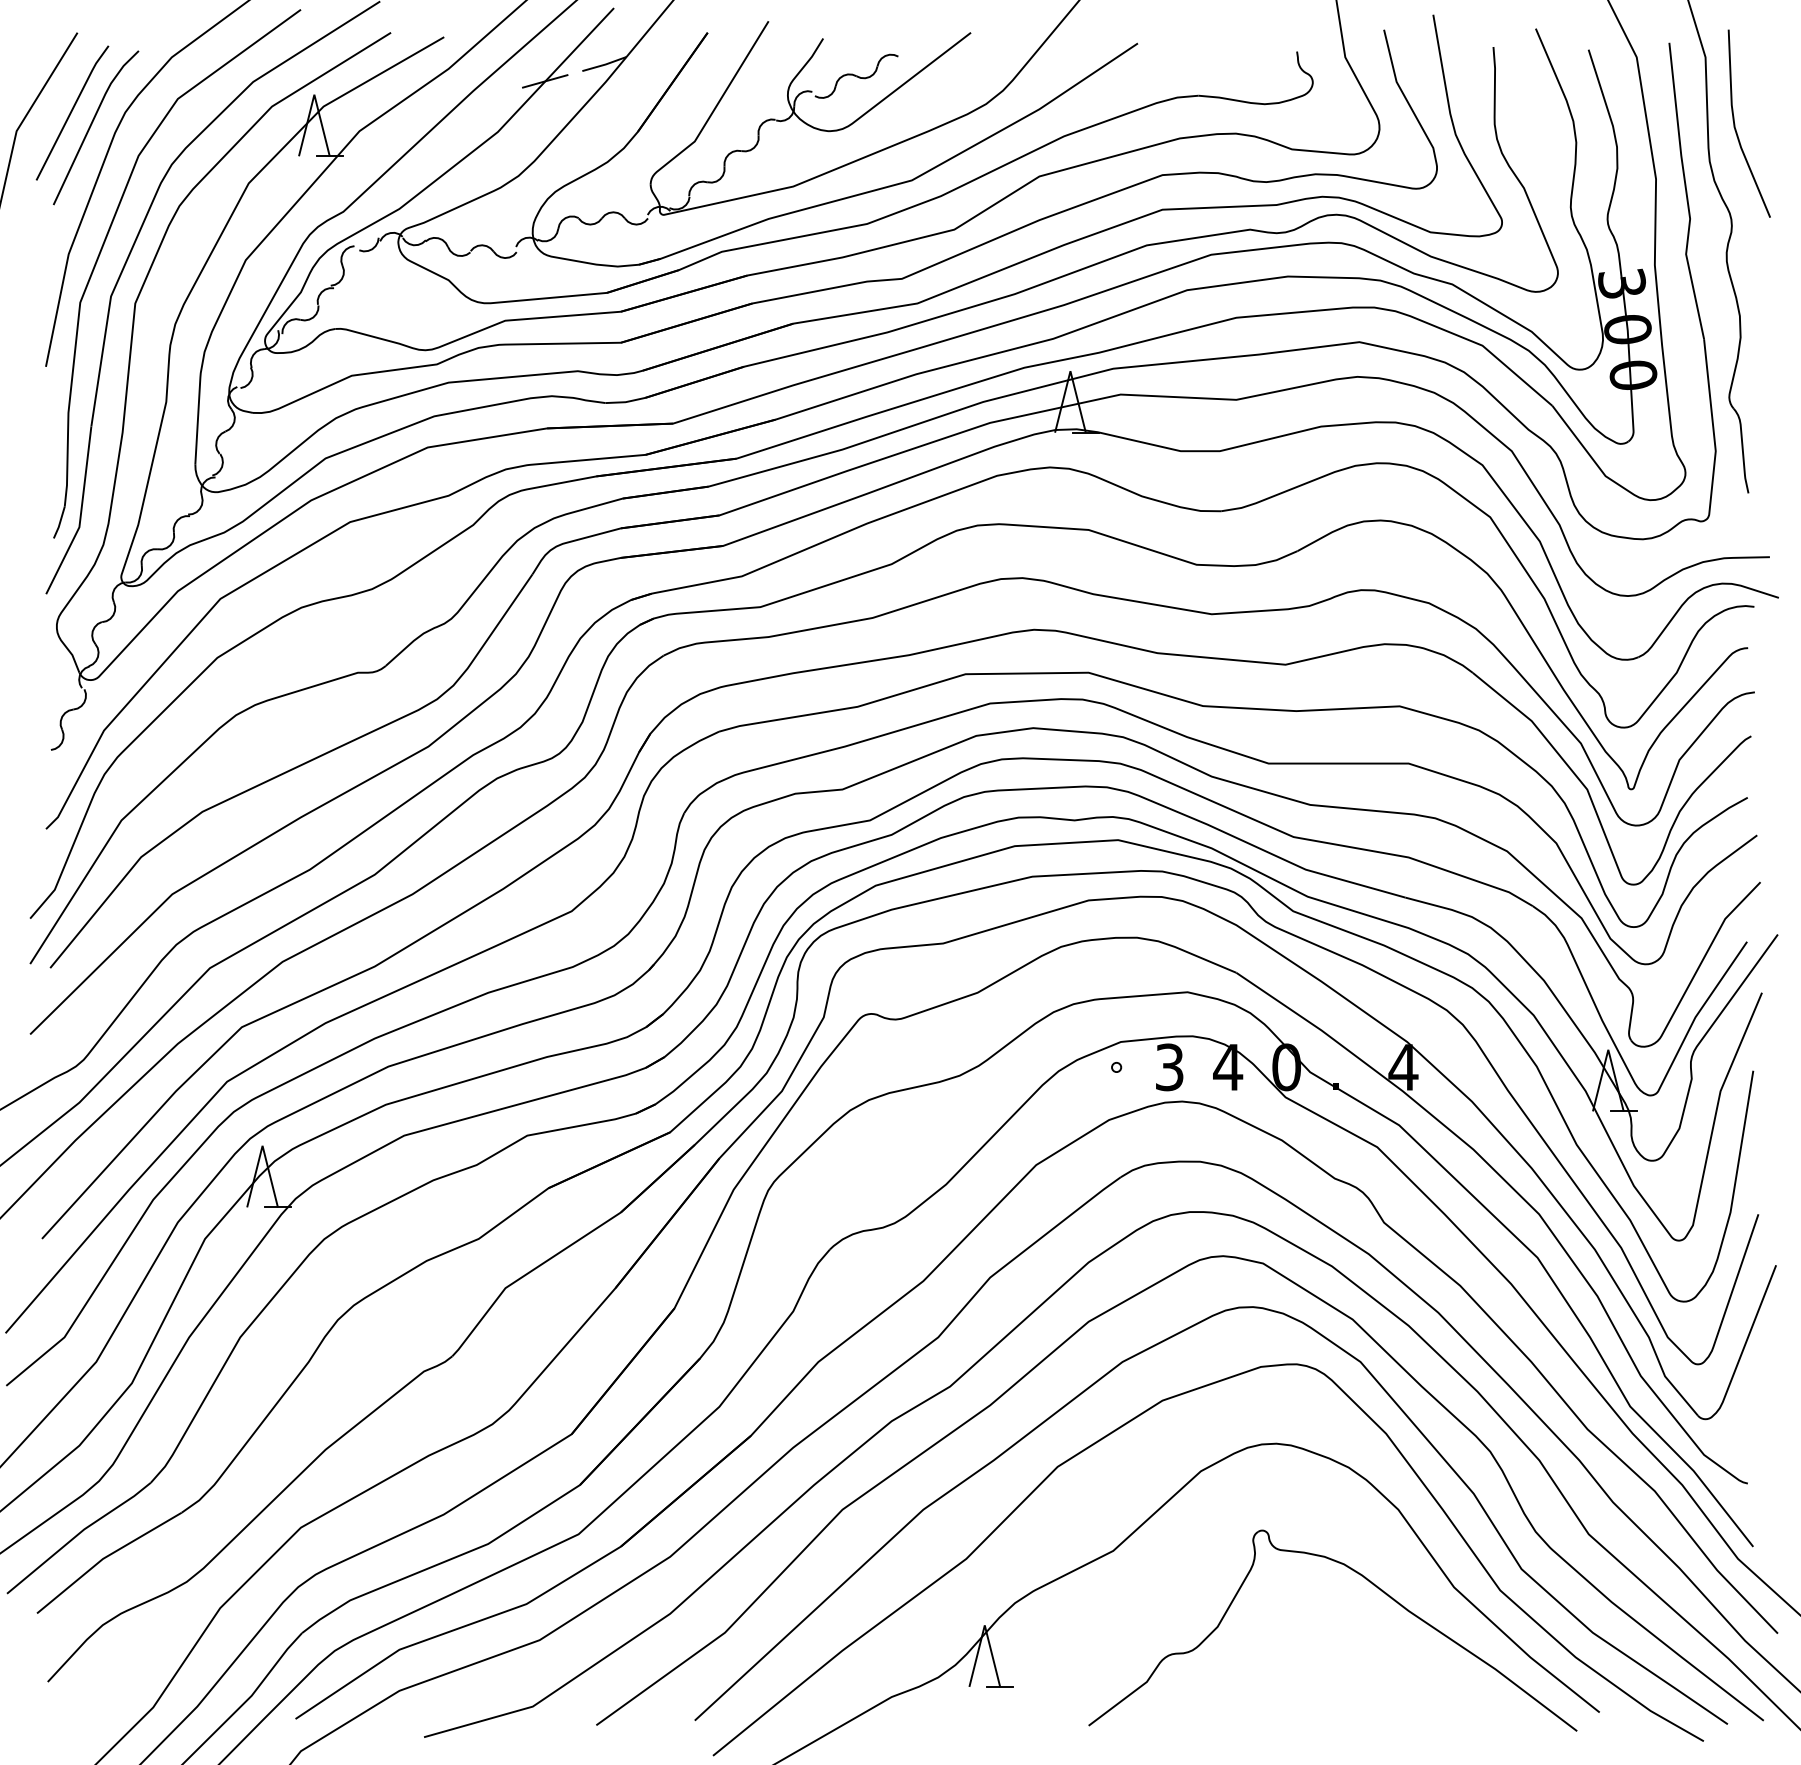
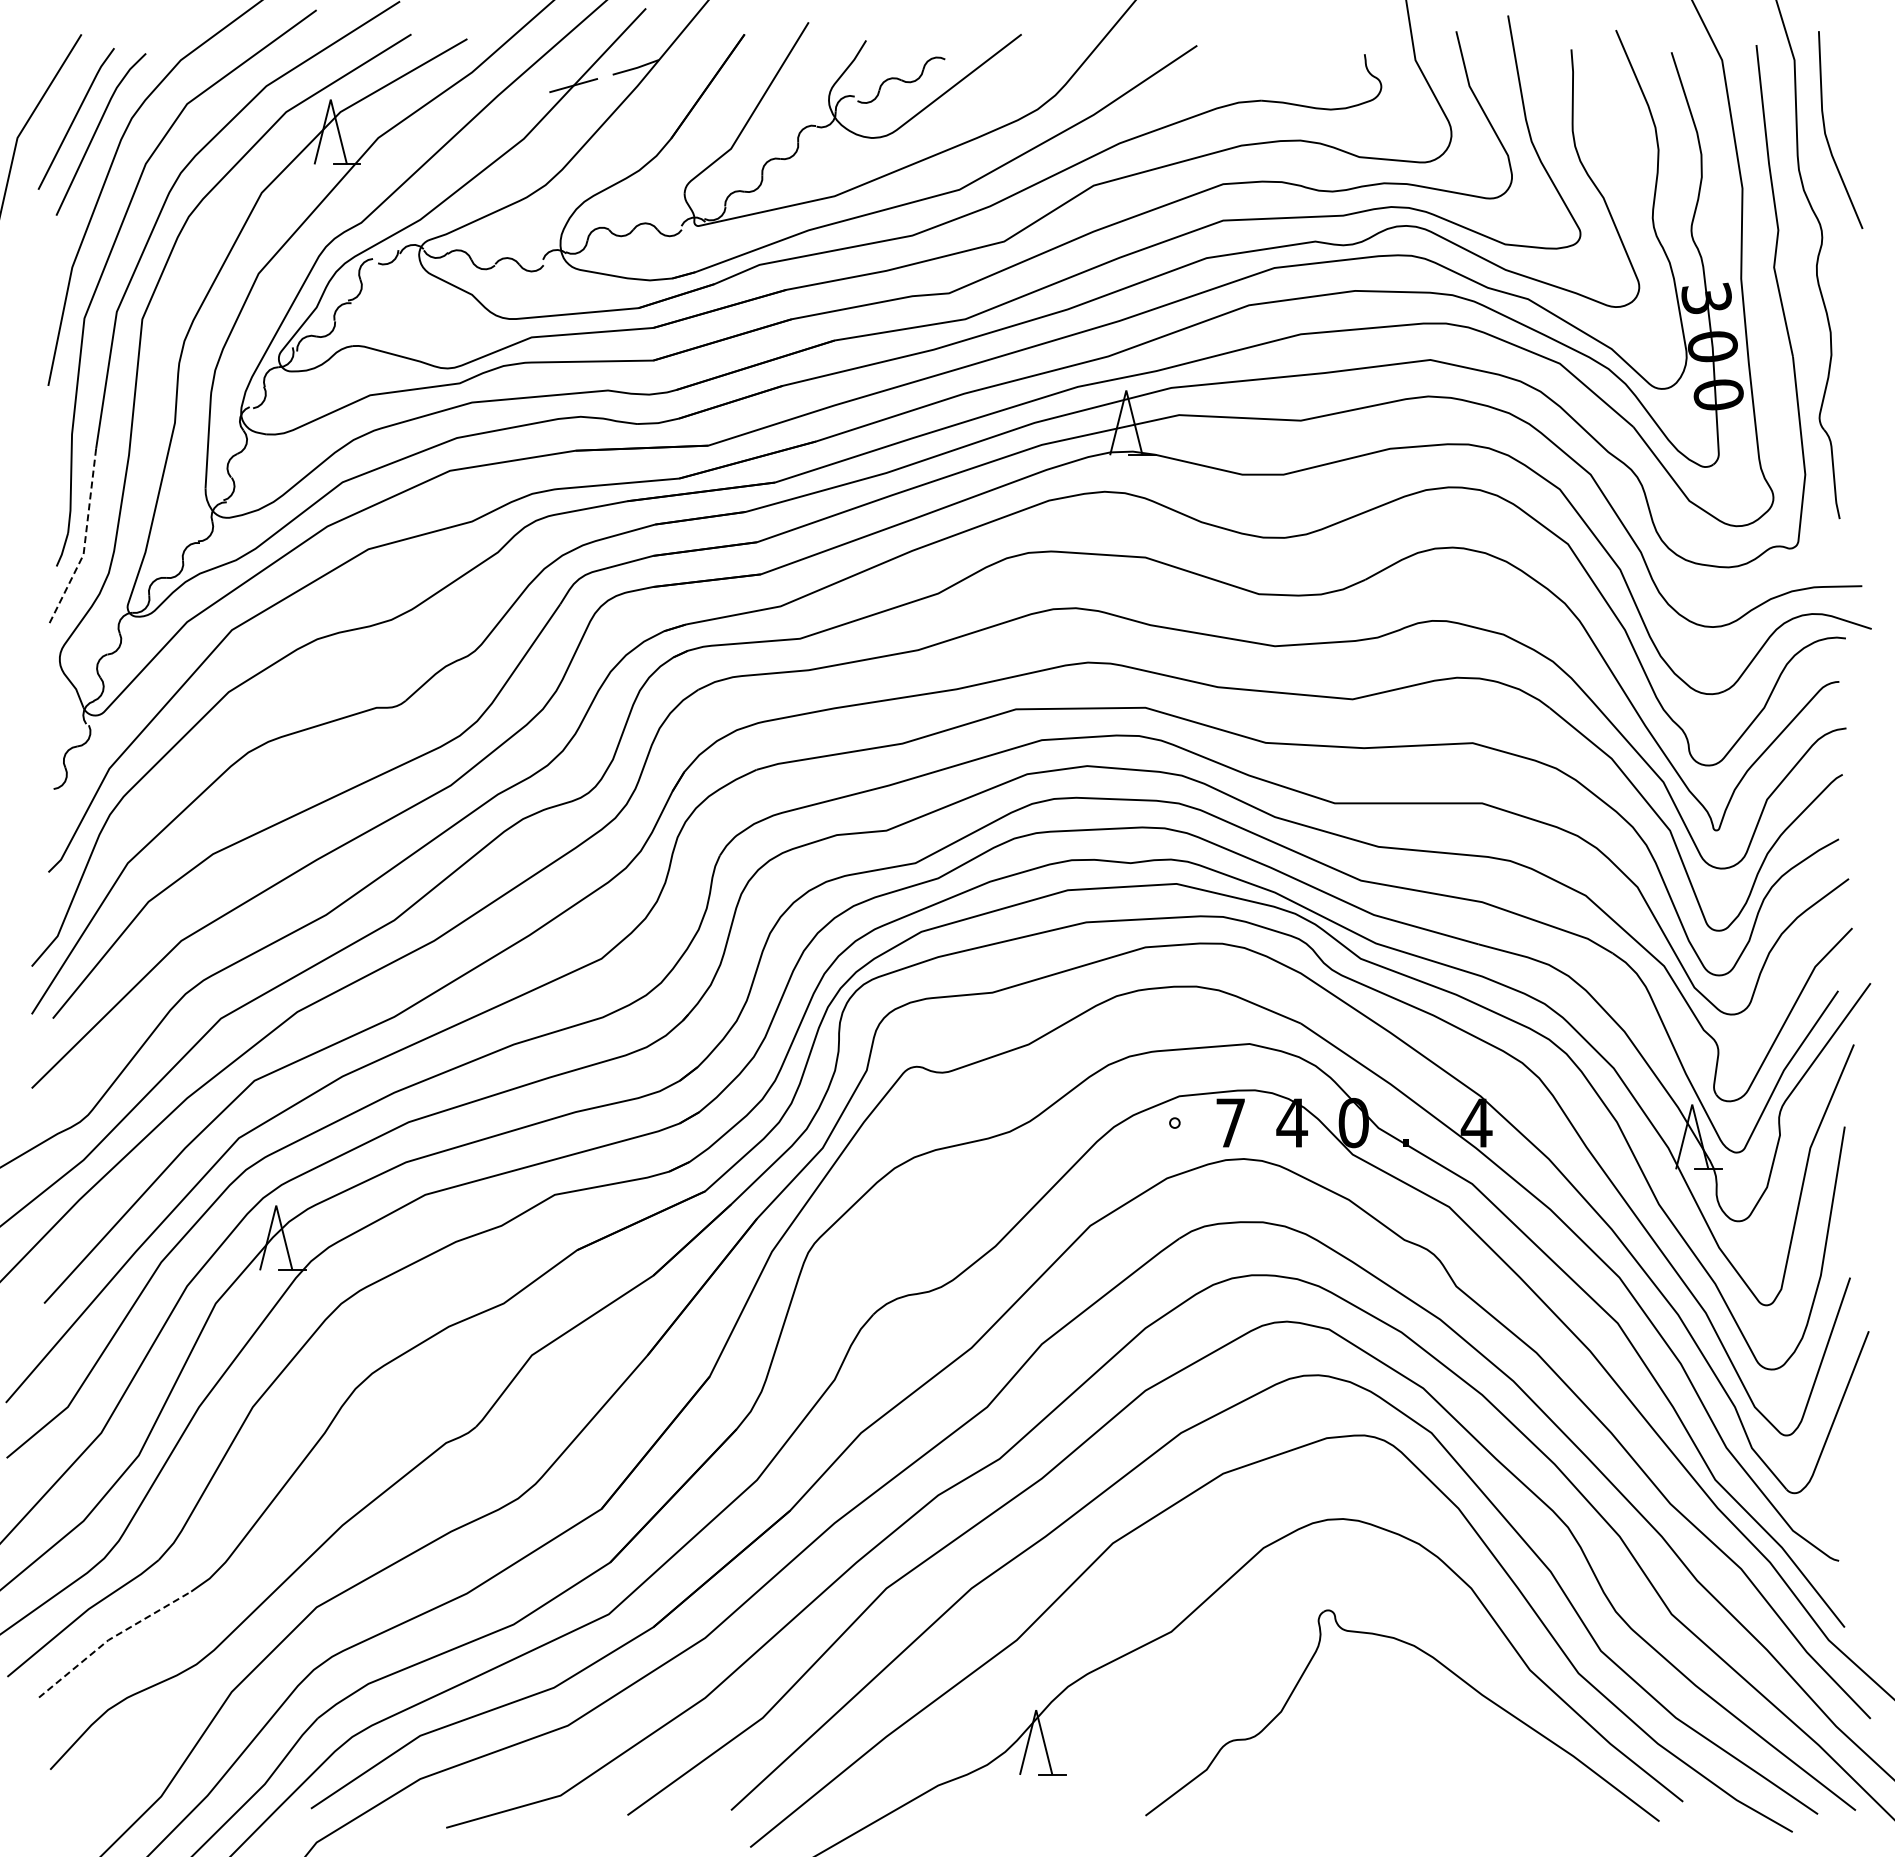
line: (81, 514) -> (85, 541), solid -> dashed
text: (1169, 1066) -> (1230, 1122), 3 -> 7
line: (105, 1558) -> (110, 1639), solid -> dashed

